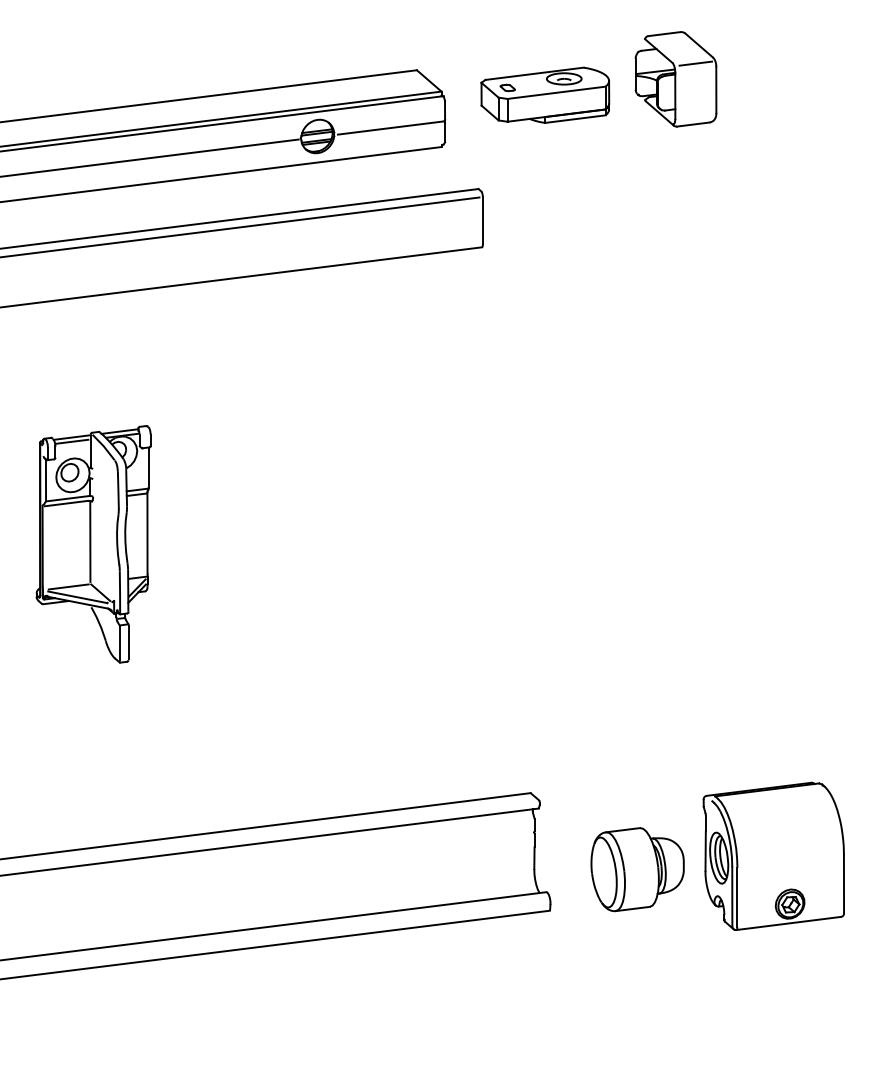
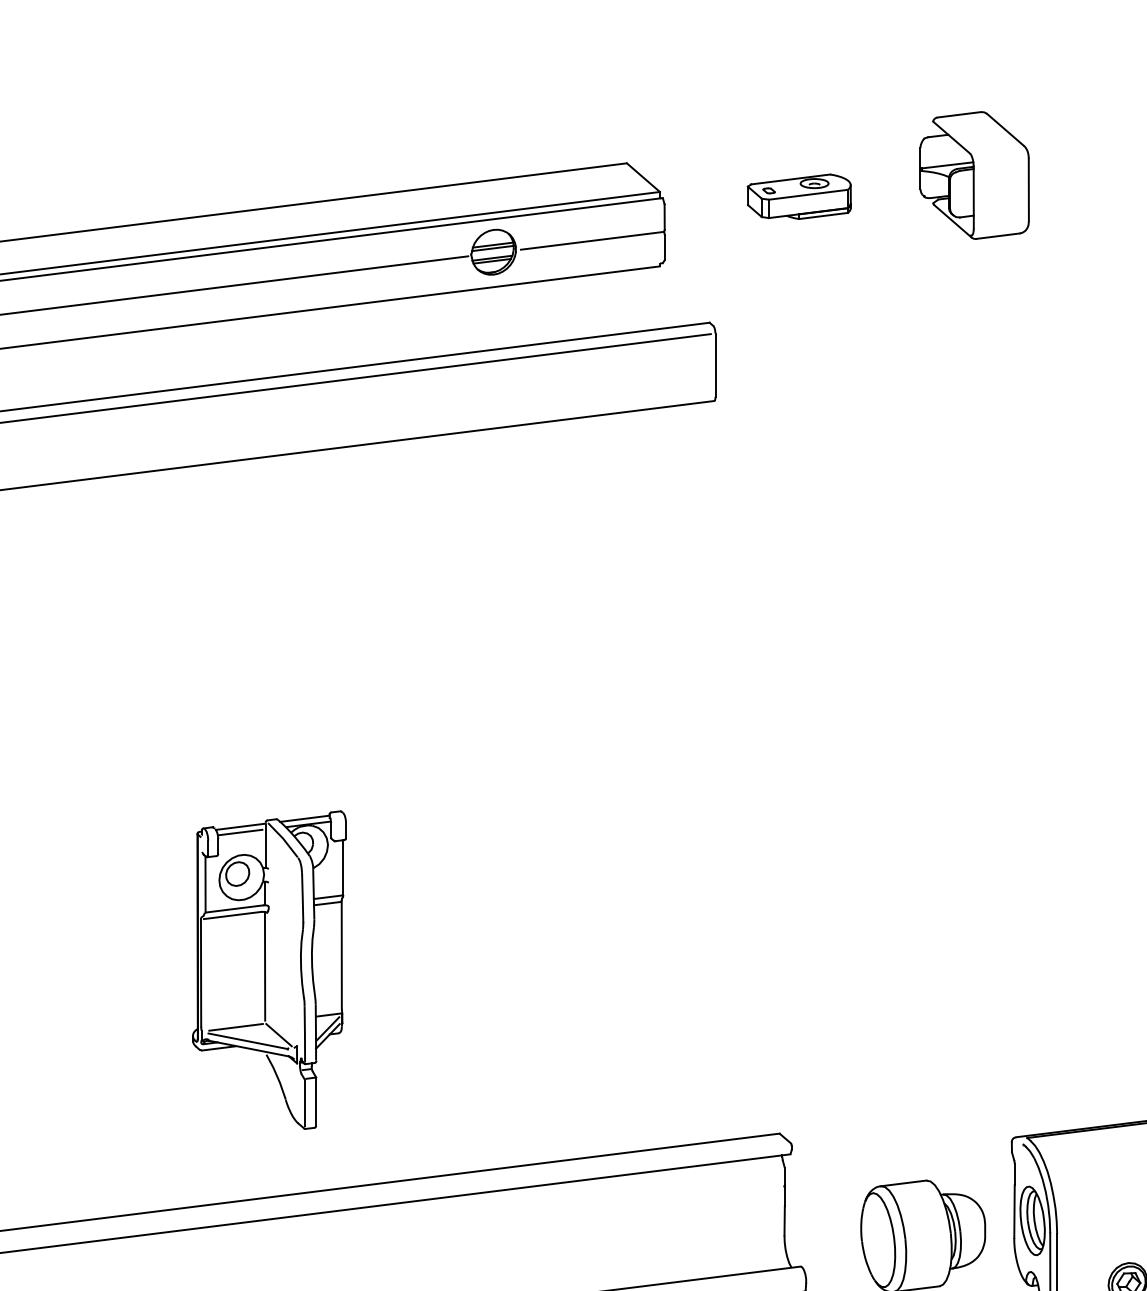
line: (695, 63) -> (1000, 154), removed
part: (545, 94) -> (799, 195), size x0.6
part: (93, 544) -> (269, 970), moved

